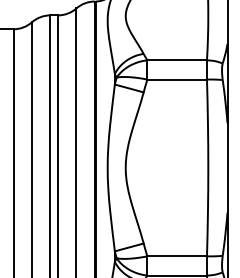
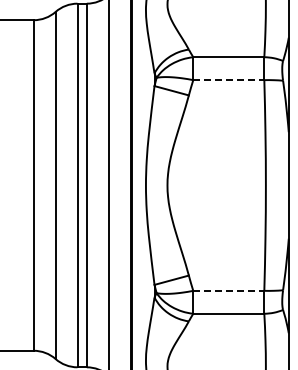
line: (176, 79) -> (228, 80), solid -> dashed
line: (176, 256) -> (228, 290), solid -> dashed

